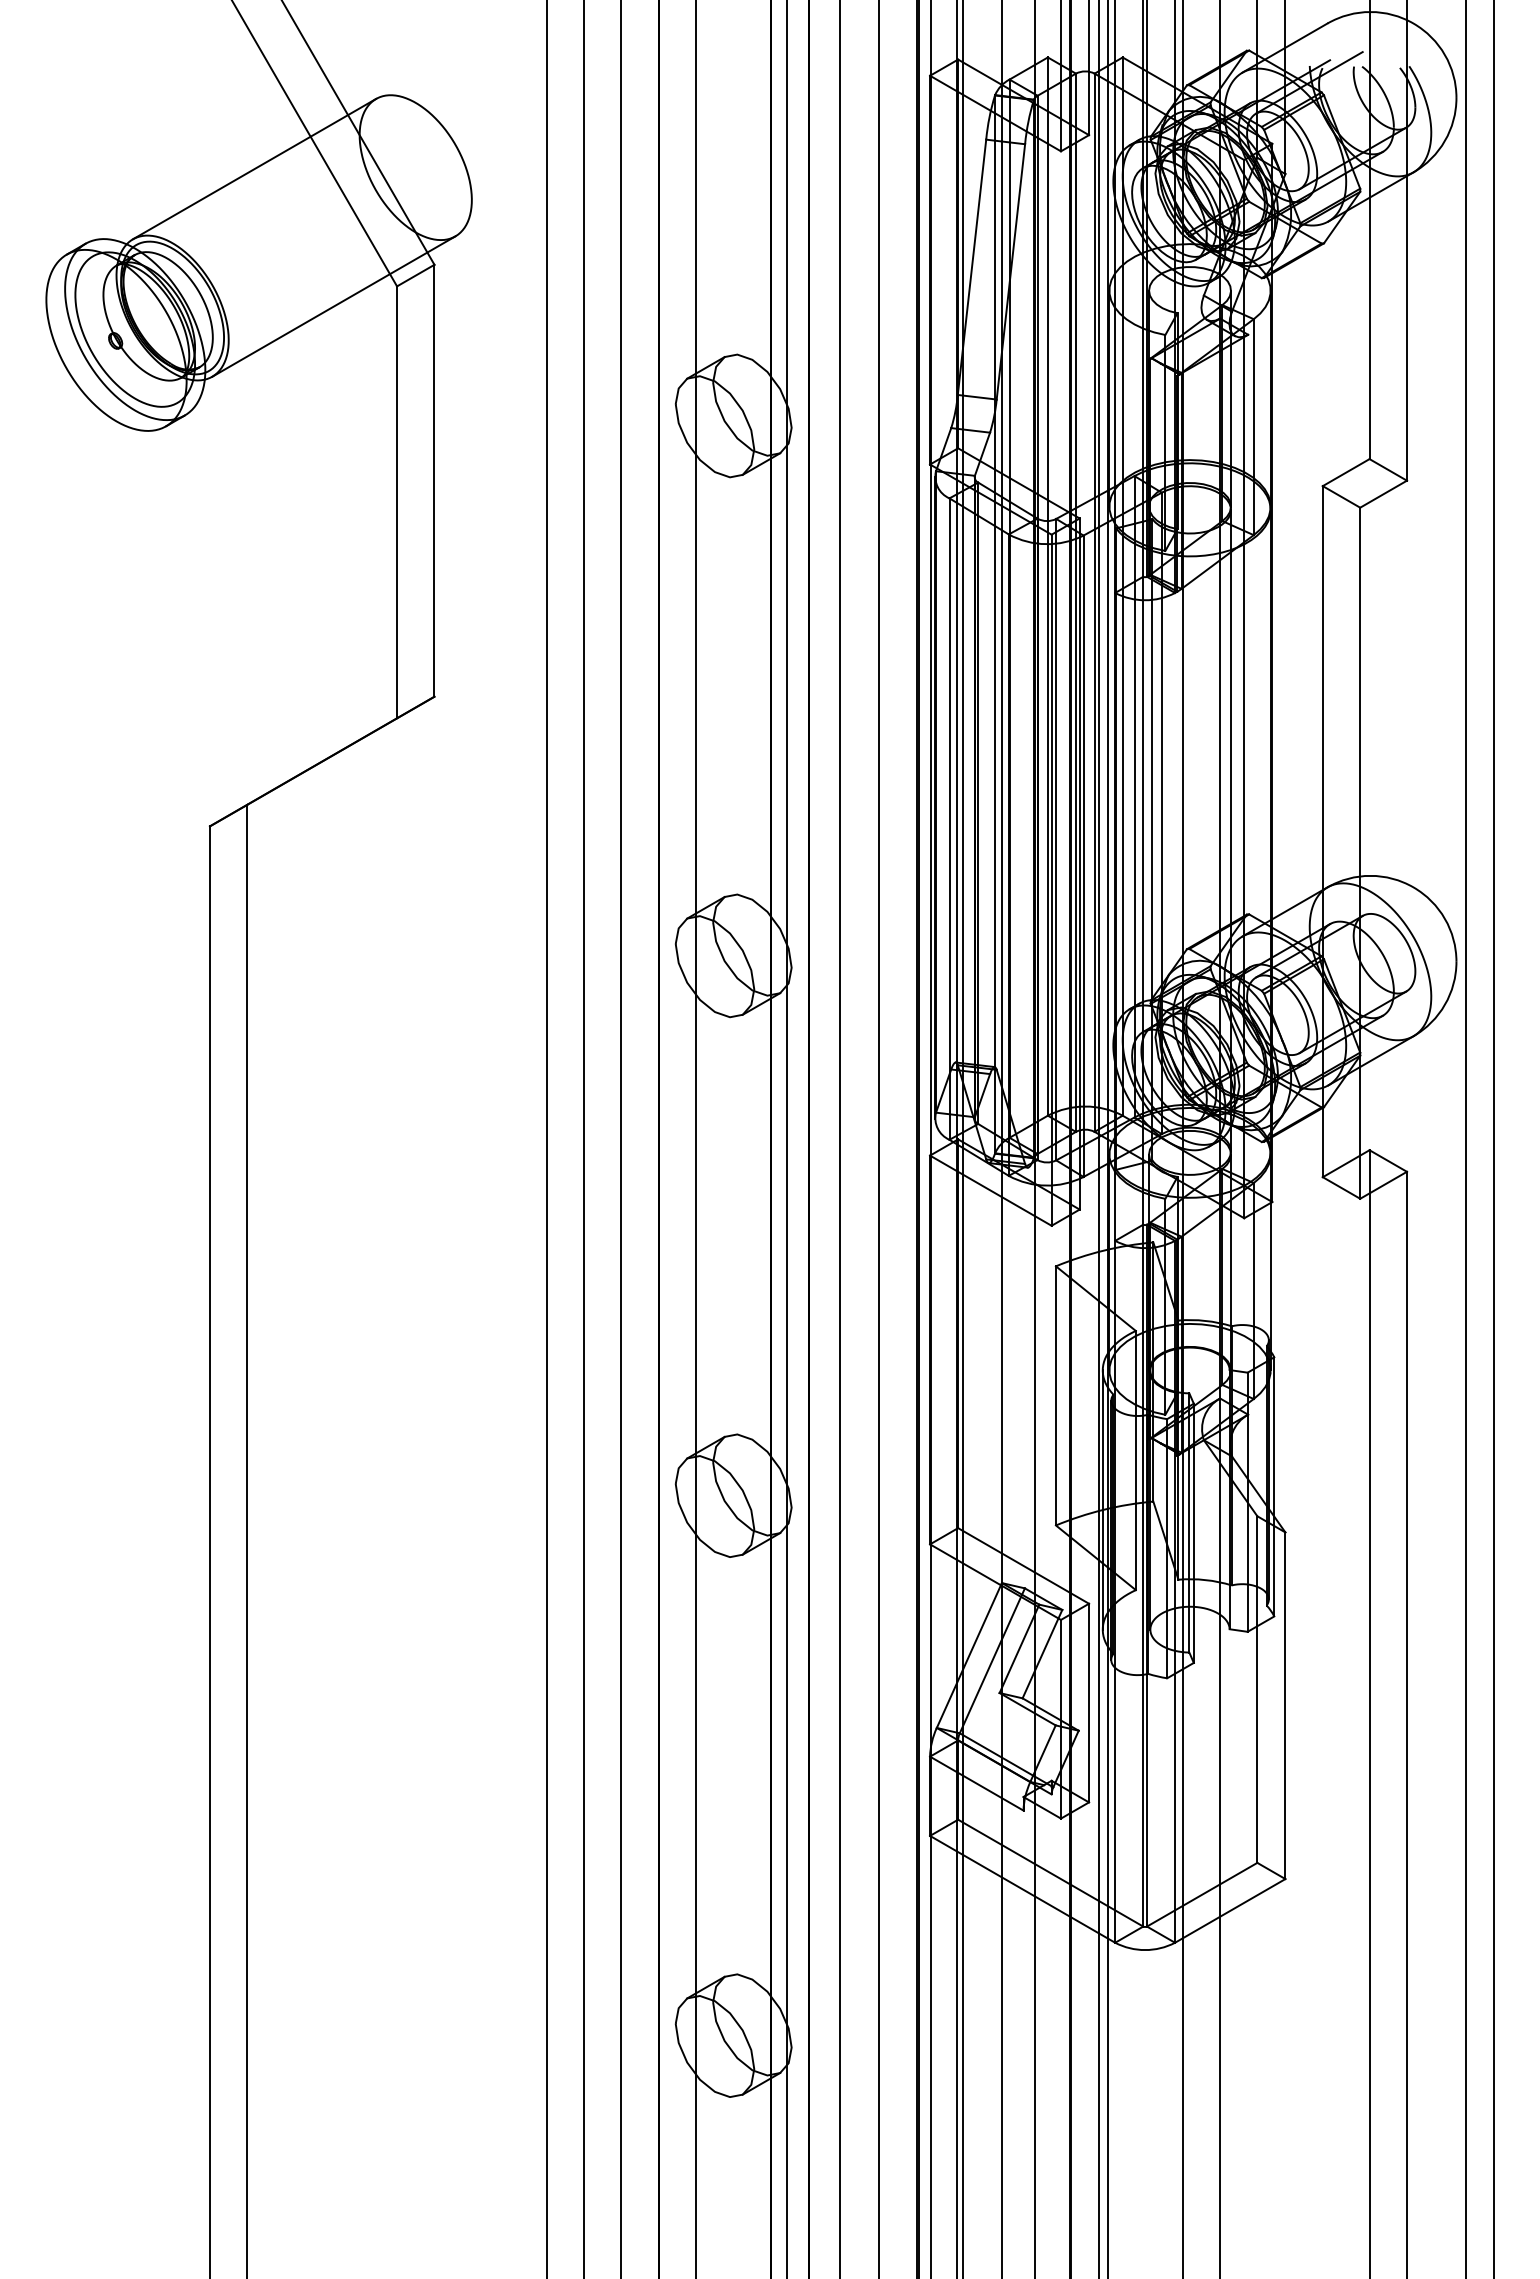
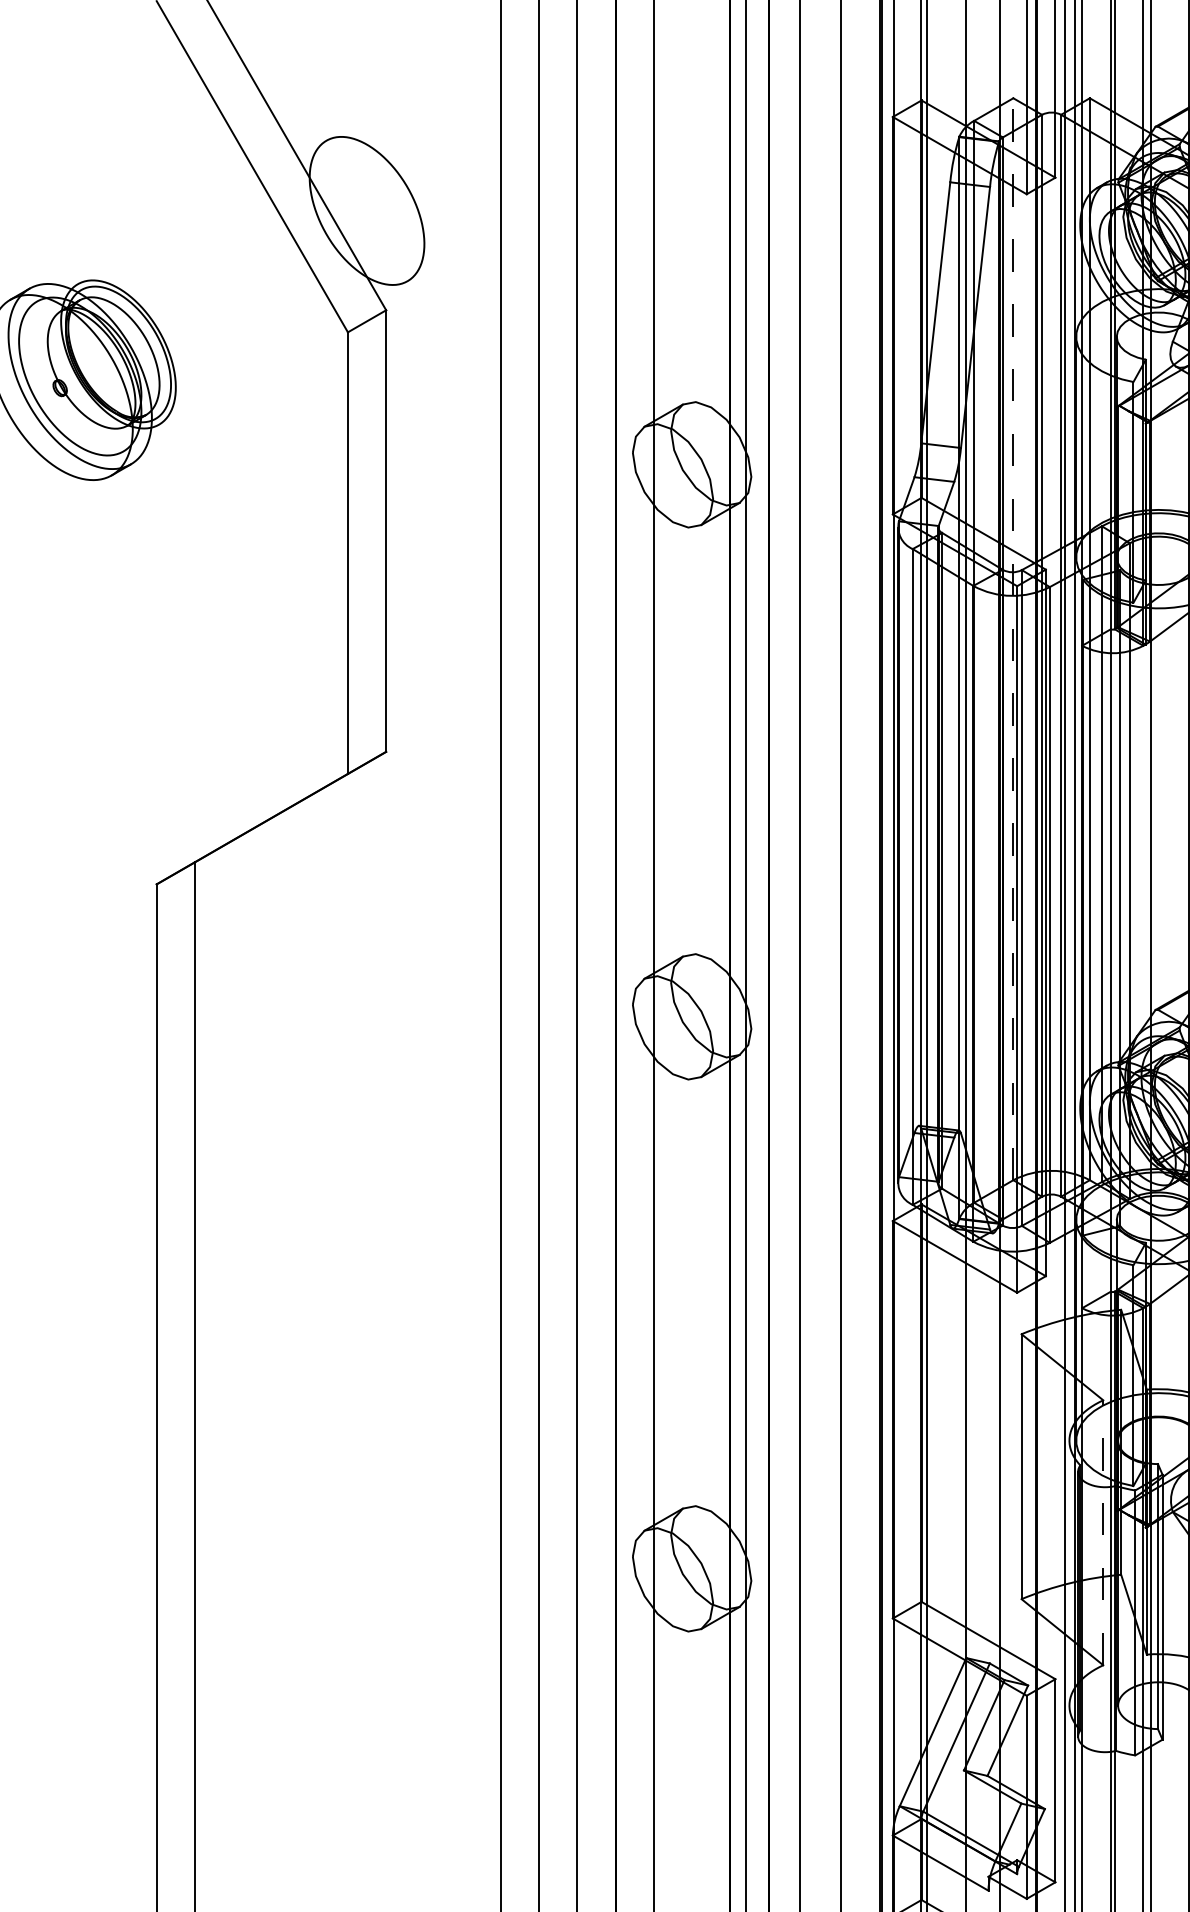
line: (254, 168) -> (202, 211), removed
line: (333, 306) -> (282, 352), removed
line: (1047, 586) -> (1012, 639), solid -> dashed
line: (1135, 1460) -> (1102, 1532), solid -> dashed
line: (1102, 1499) -> (1069, 1572), removed

